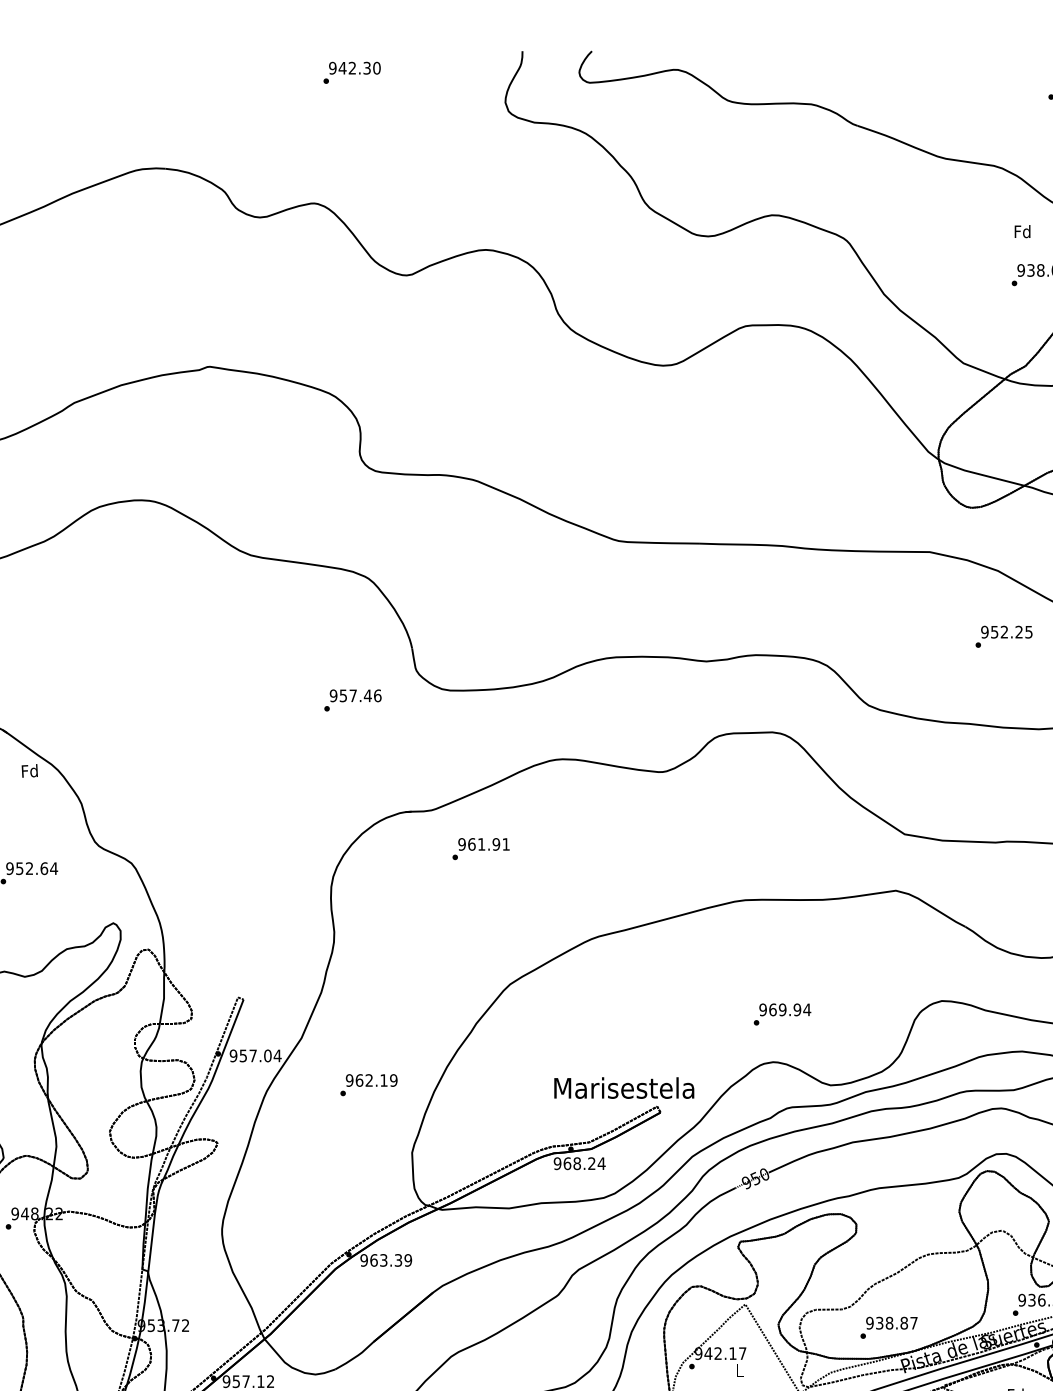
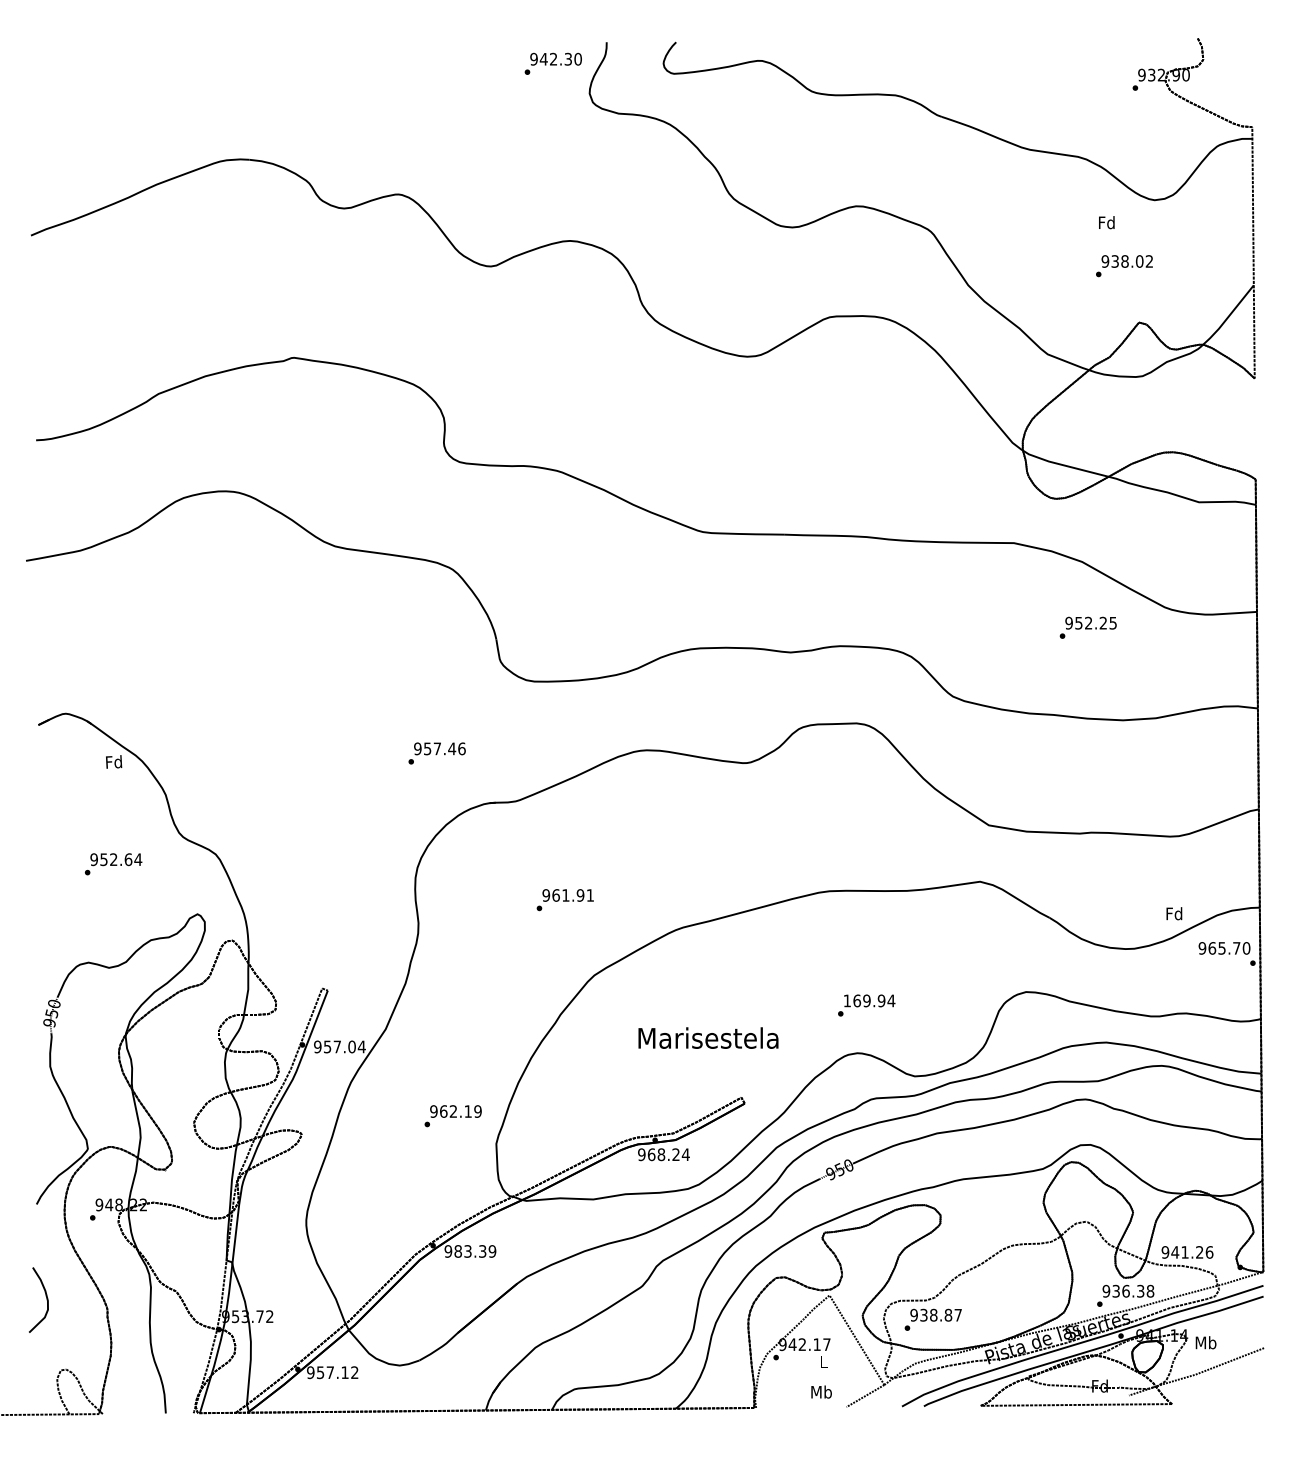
text: (351, 72) -> (552, 63), moved
text: (352, 700) -> (436, 753), moved
text: (480, 849) -> (564, 900), moved
text: (763, 1009) -> (847, 1000), 969.94 -> 169.94
text: (368, 1085) -> (452, 1116), moved
text: (624, 1087) -> (708, 1037), moved
text: (374, 1260) -> (458, 1251), 963.39 -> 983.39
text: (888, 1327) -> (932, 1319), moved

